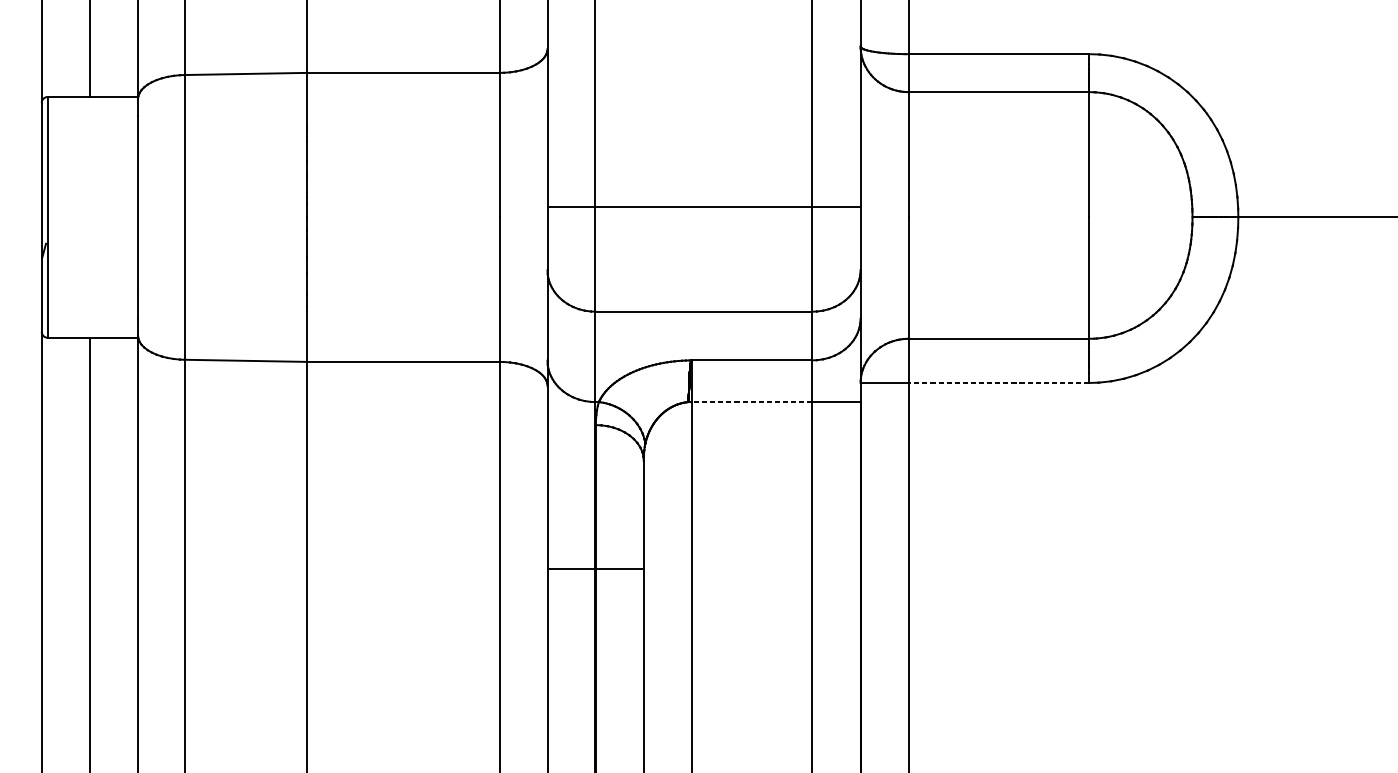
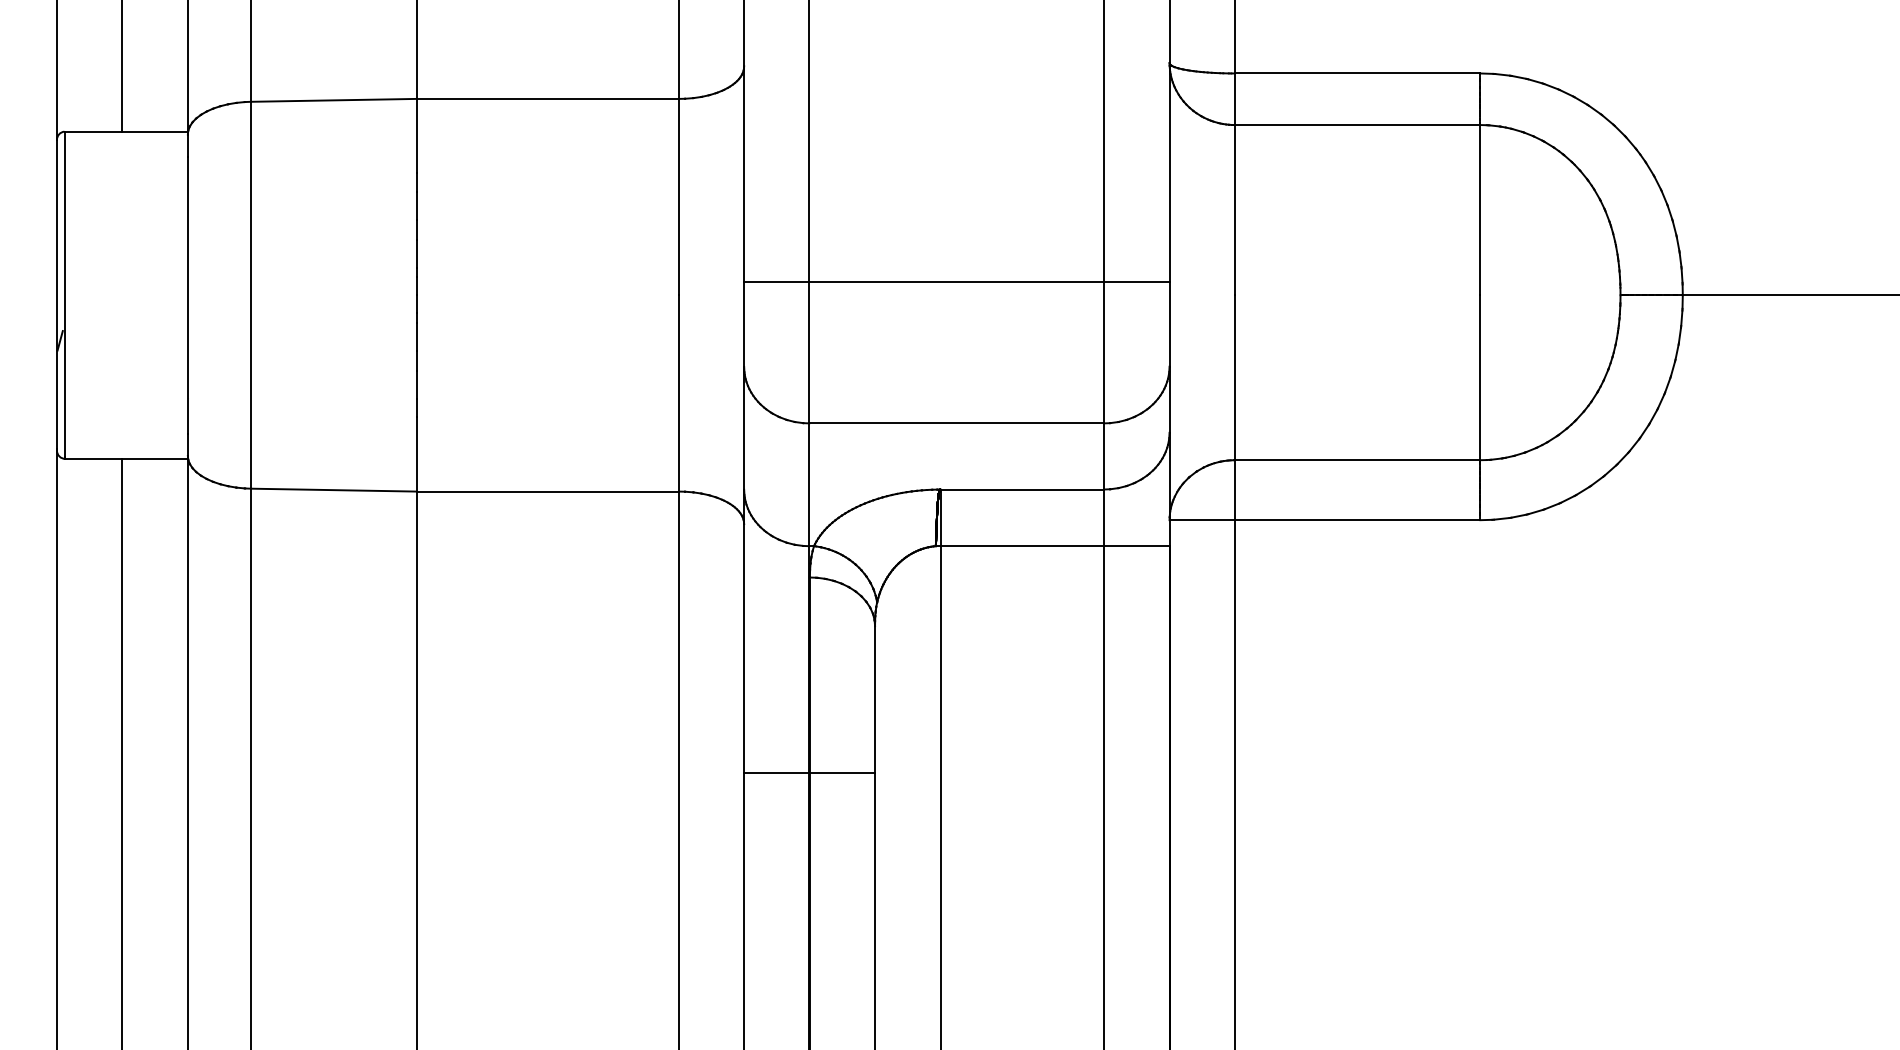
line: (998, 383) -> (1357, 520), dashed -> solid
line: (752, 402) -> (1022, 546), dashed -> solid

